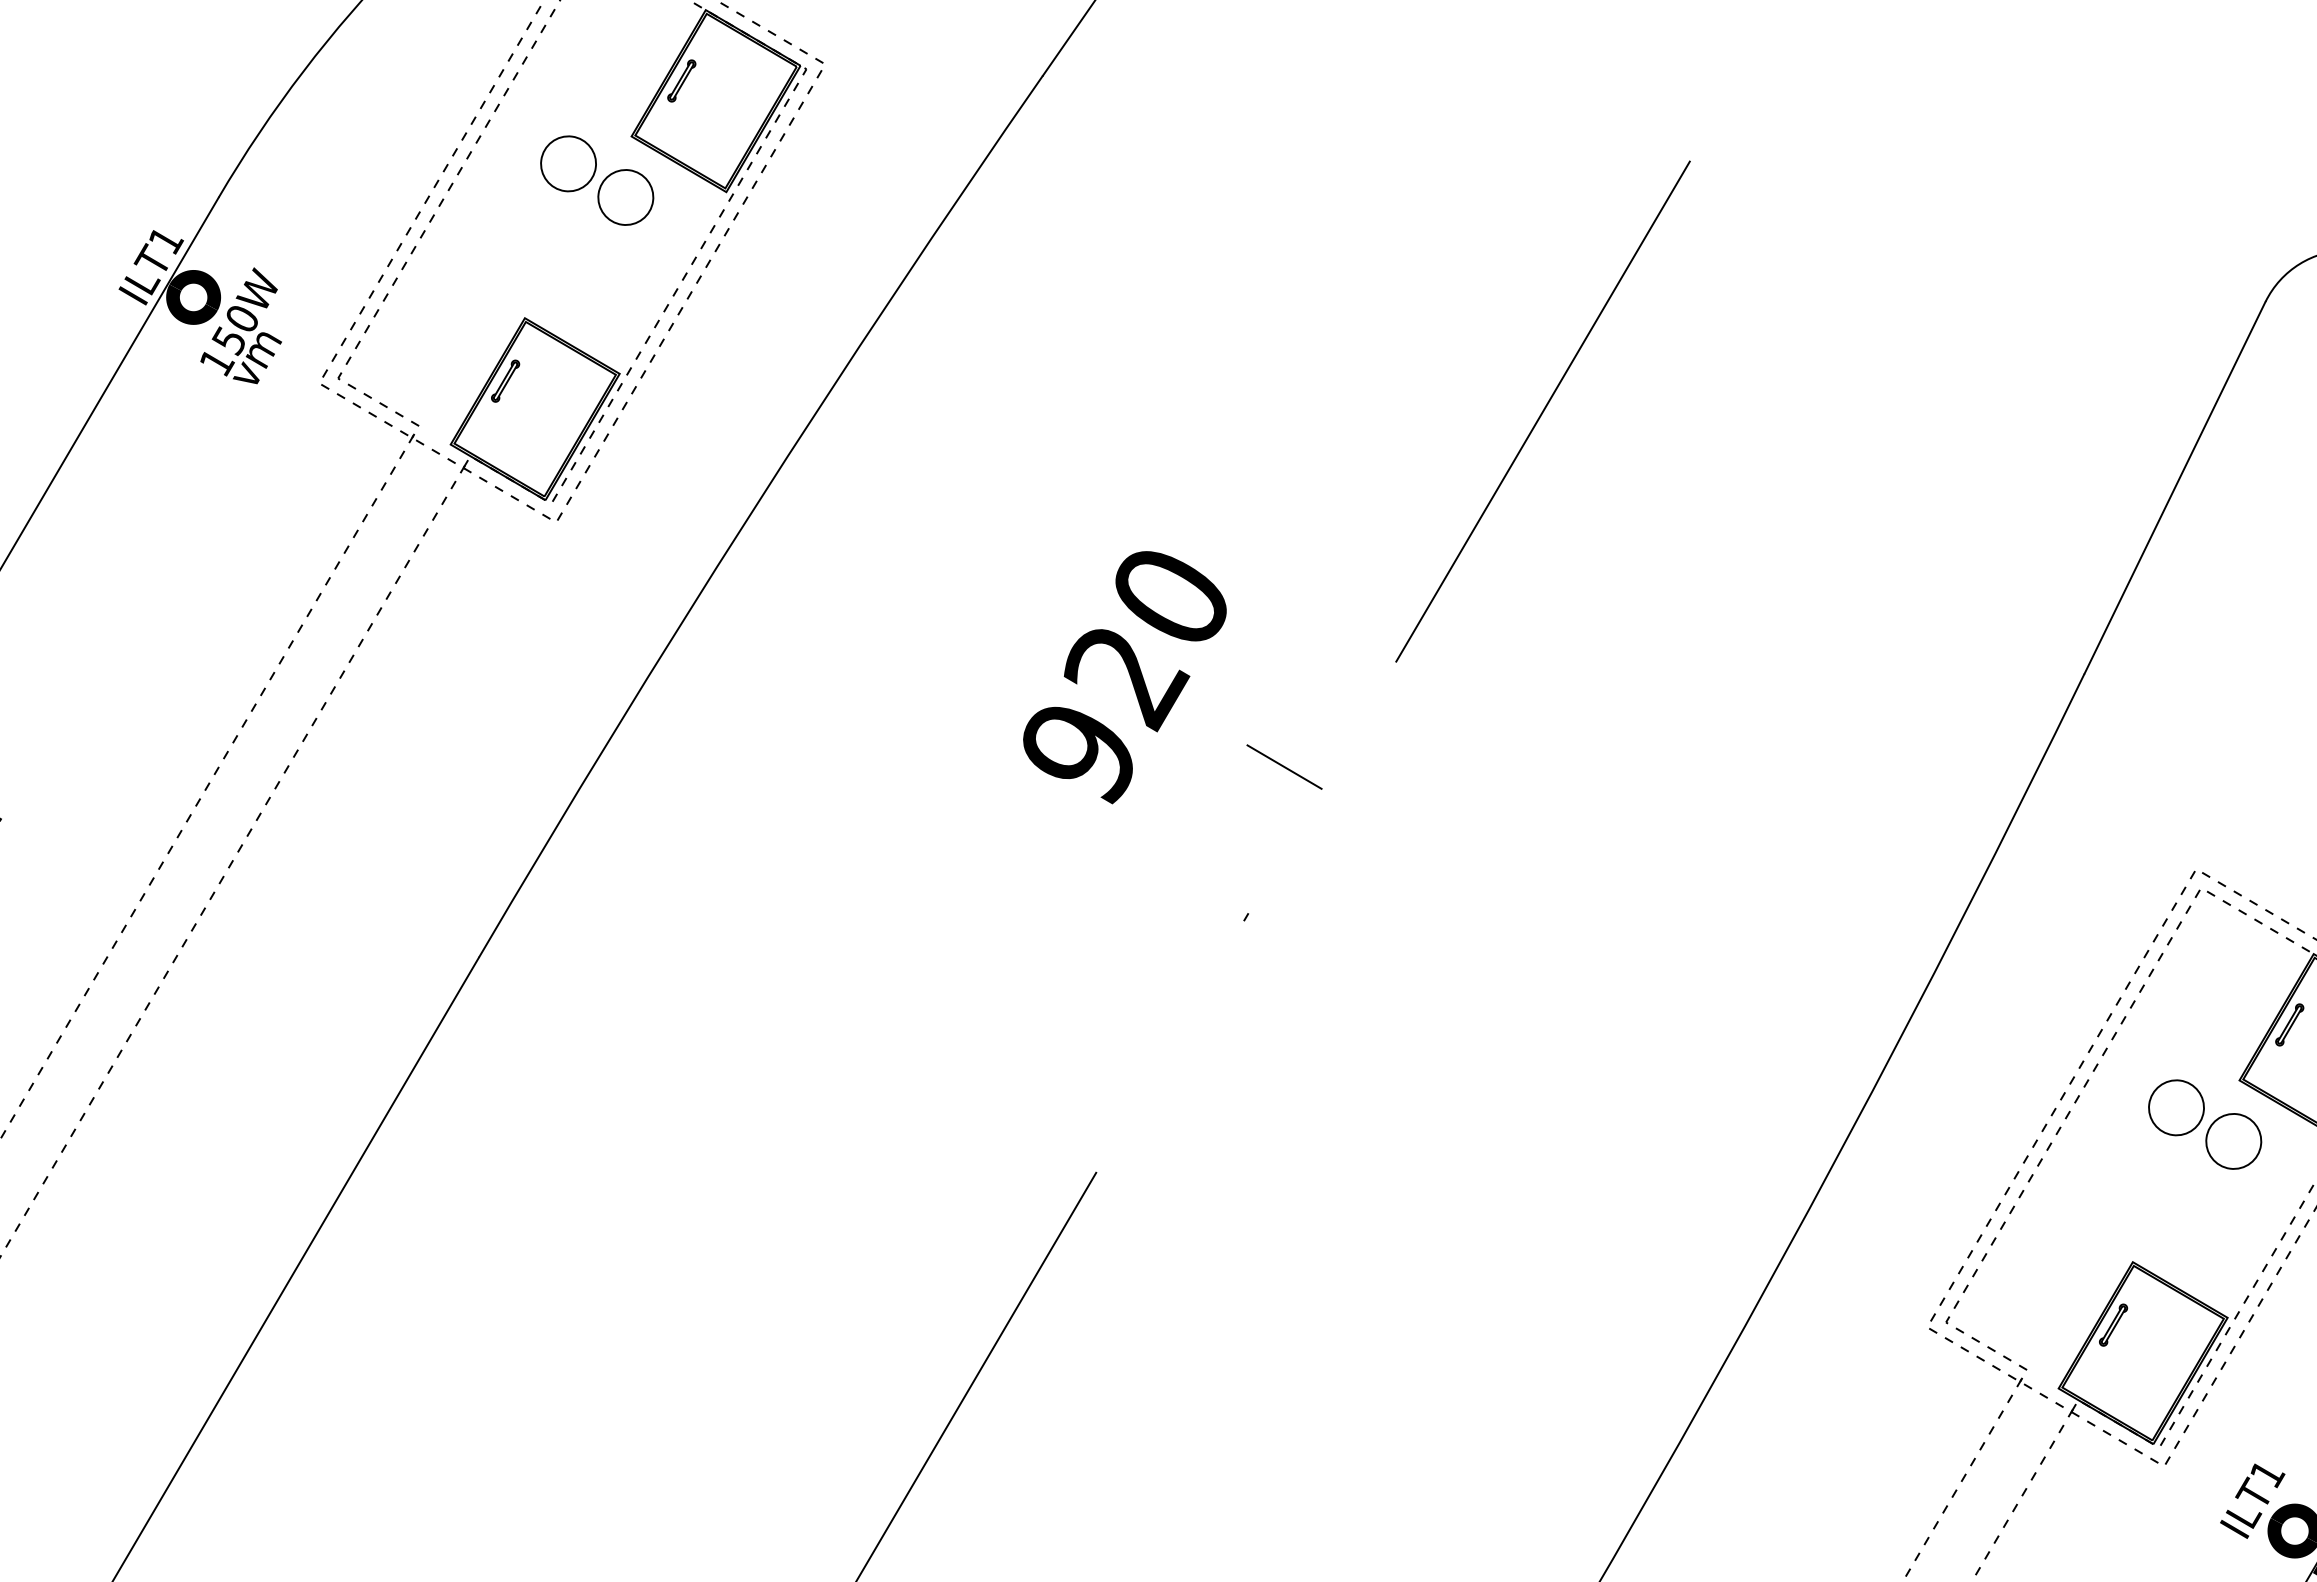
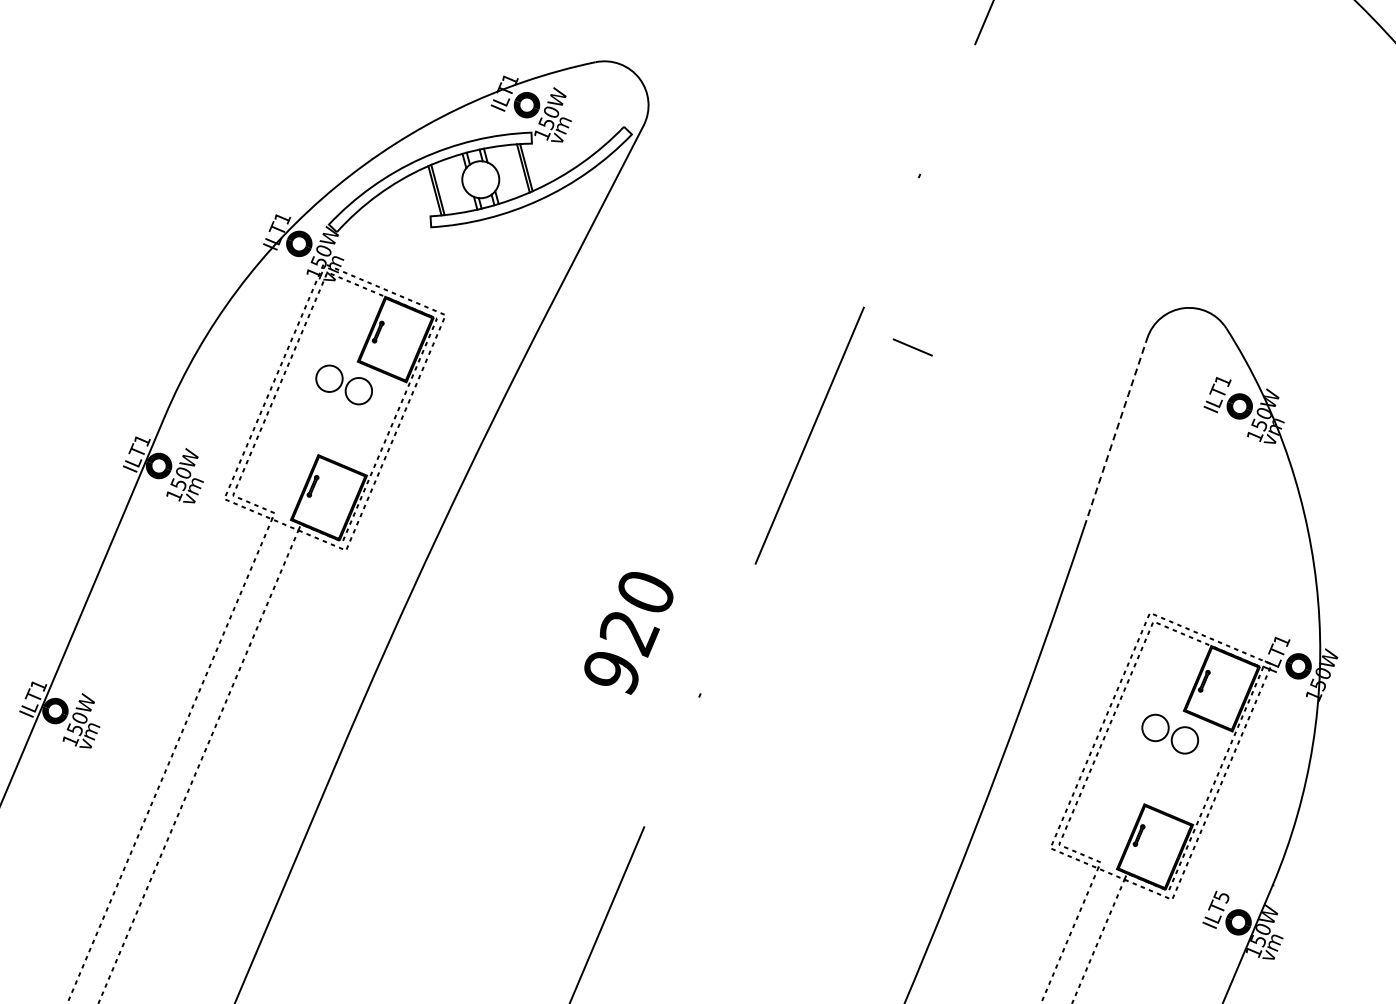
line: (2174, 487) -> (1115, 432), solid -> dashed
text: (1123, 676) -> (628, 633), moved
line: (1283, 767) -> (912, 347), moved
text: (2266, 1473) -> (1221, 896), ILT1 -> ILT5

